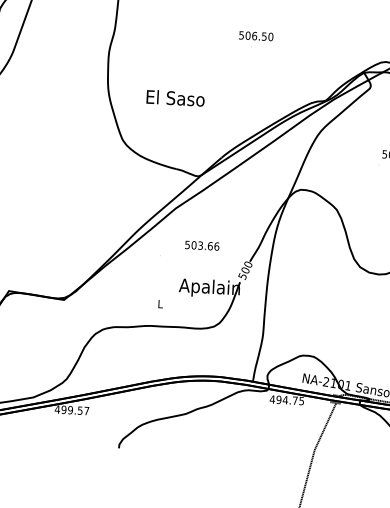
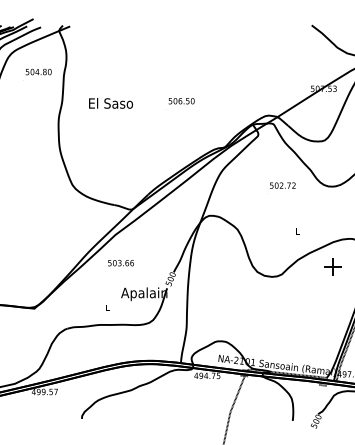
text: (256, 36) -> (181, 101), moved
text: (174, 98) -> (110, 103), moved
text: (201, 246) -> (120, 263), moved

